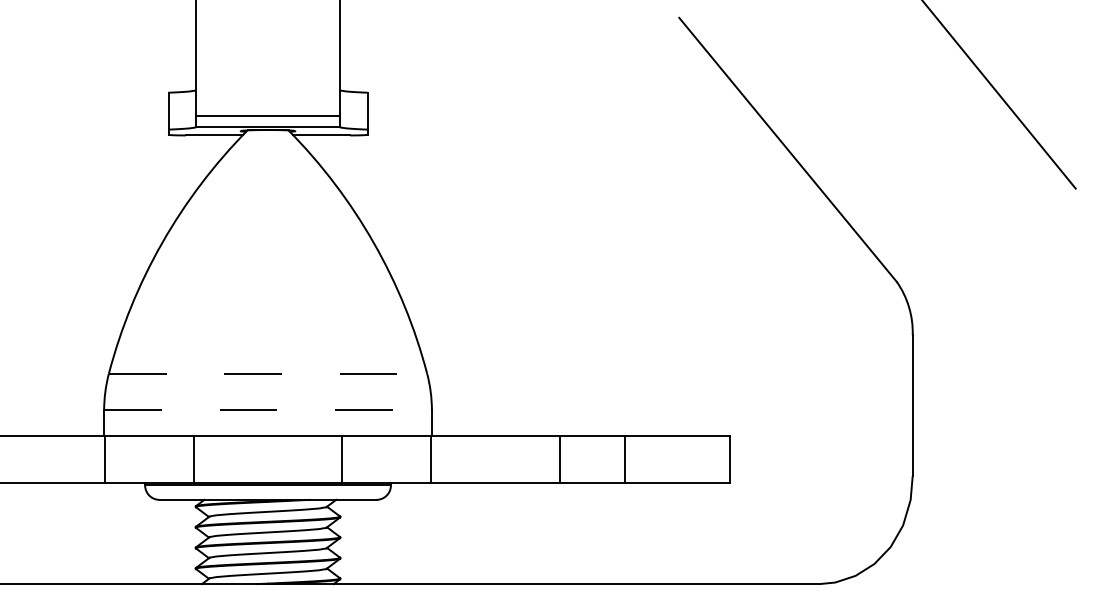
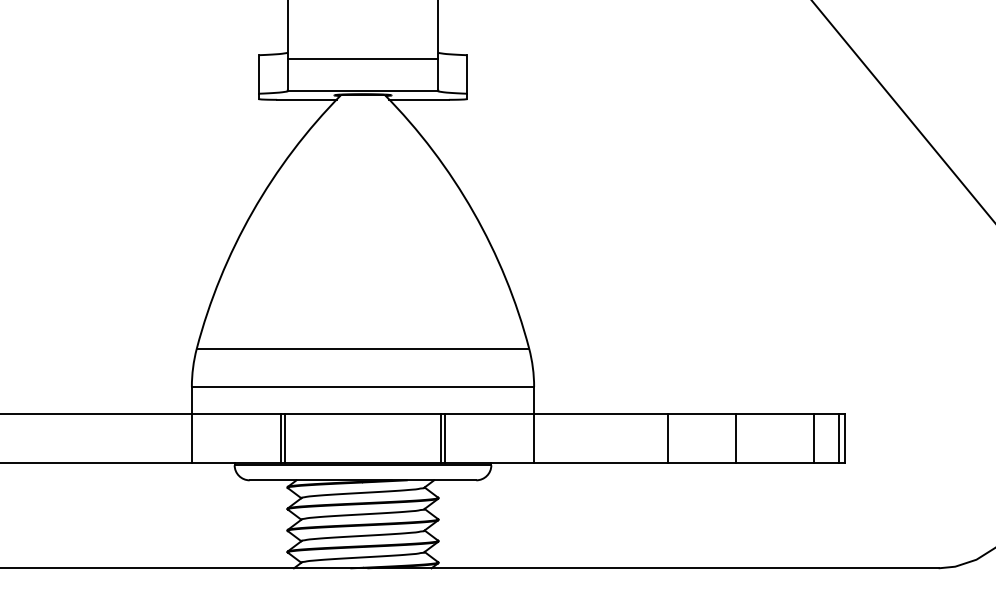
line: (267, 115) -> (362, 58), moved
line: (268, 373) -> (363, 348), dashed -> solid
line: (268, 410) -> (363, 387), dashed -> solid
line: (189, 459) -> (280, 438), added
line: (346, 459) -> (444, 438), added
line: (699, 459) -> (813, 438), added
line: (723, 459) -> (838, 438), added

